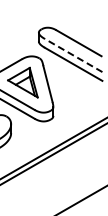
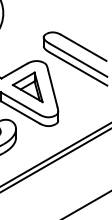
line: (73, 54) -> (78, 59), dashed -> solid

